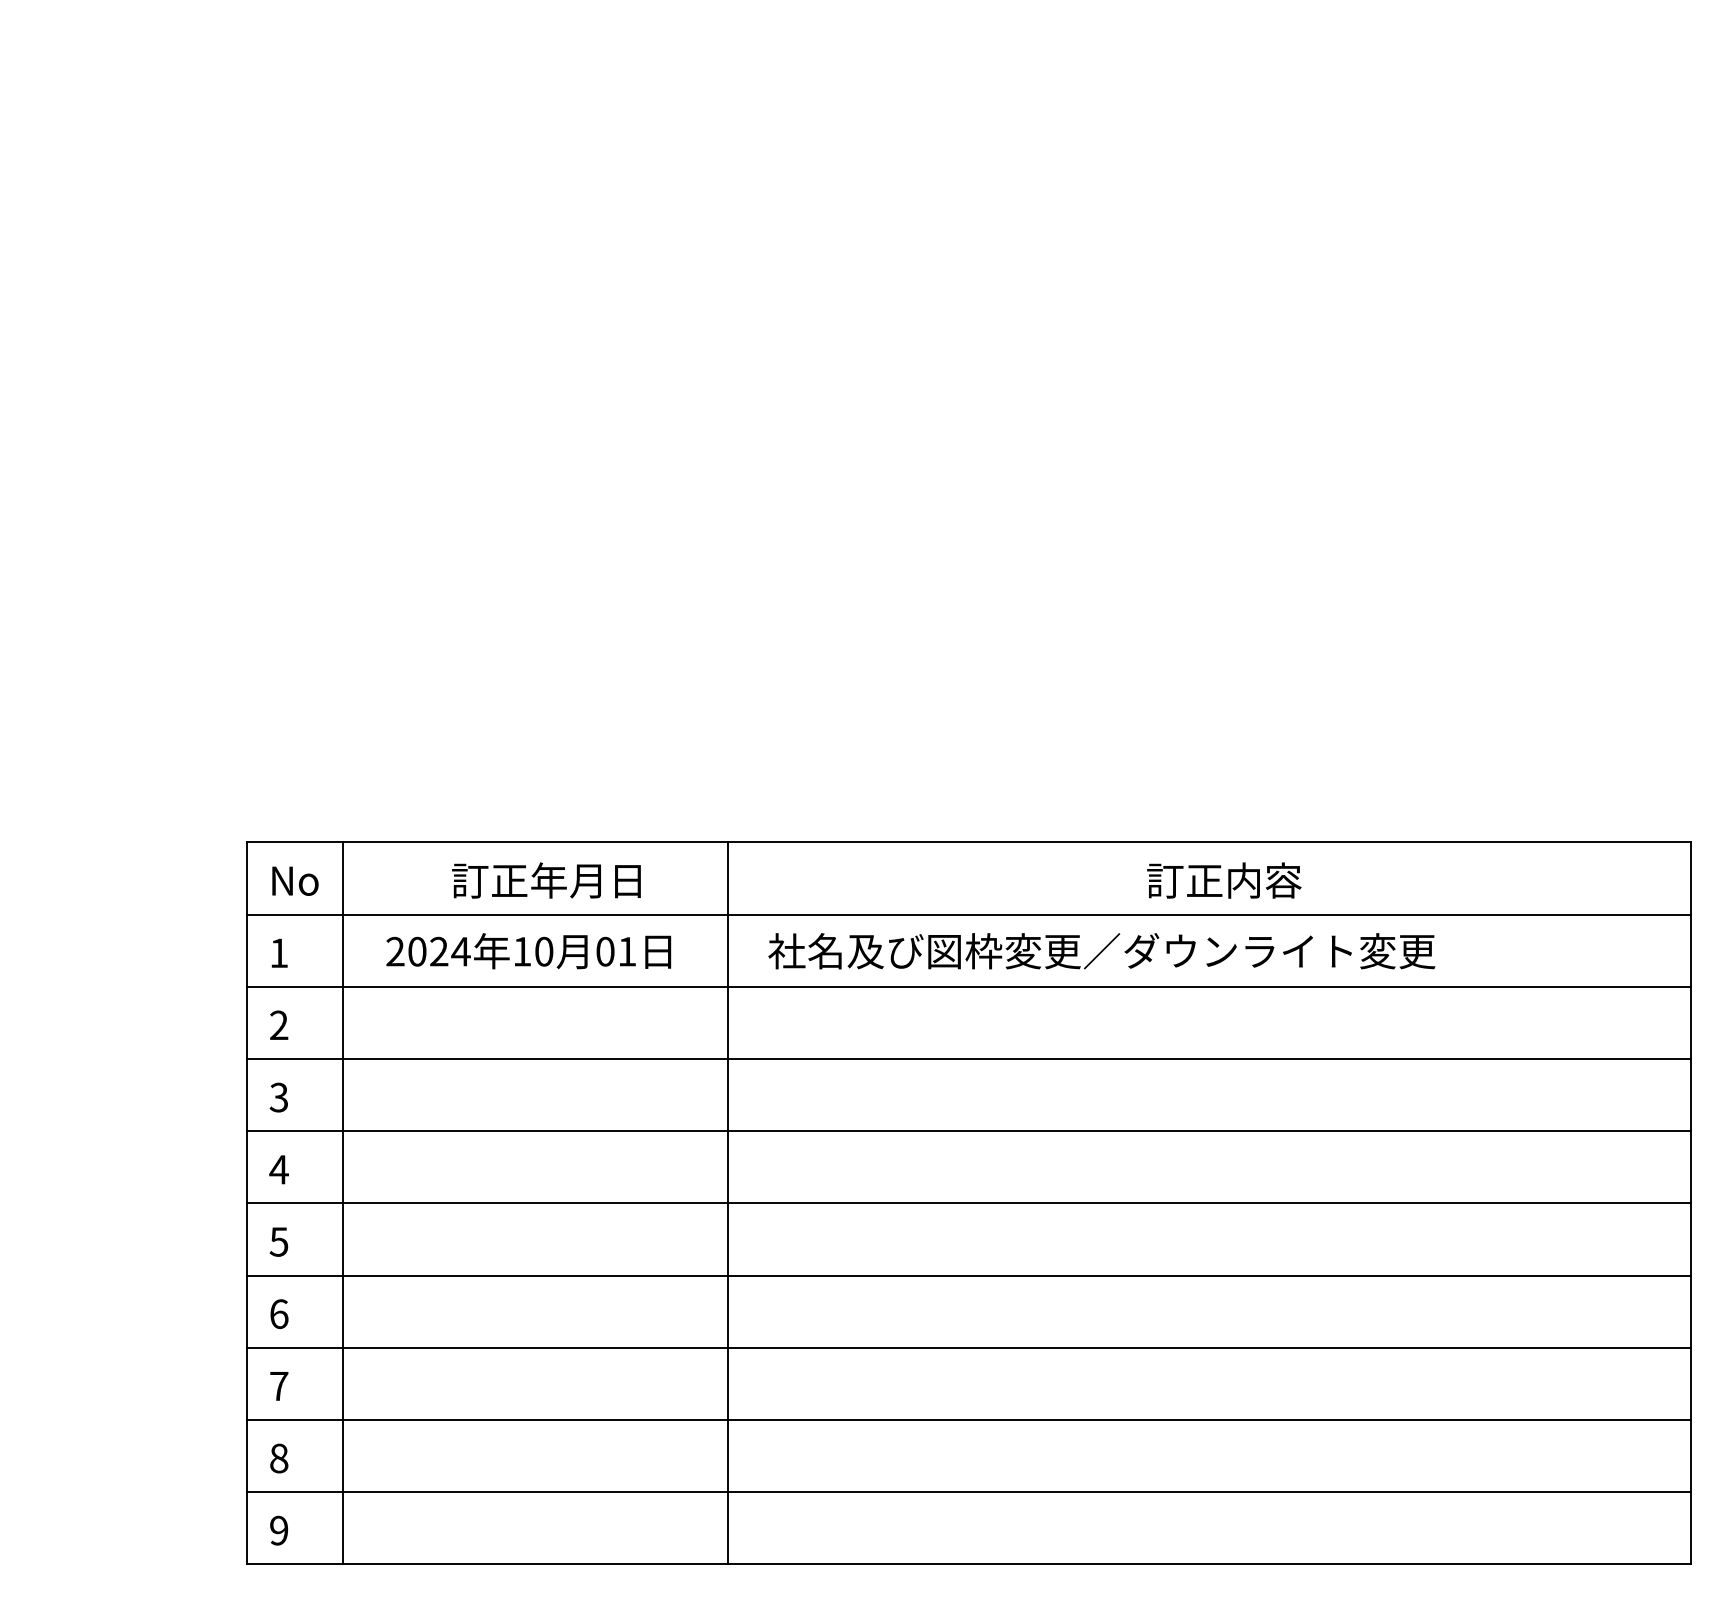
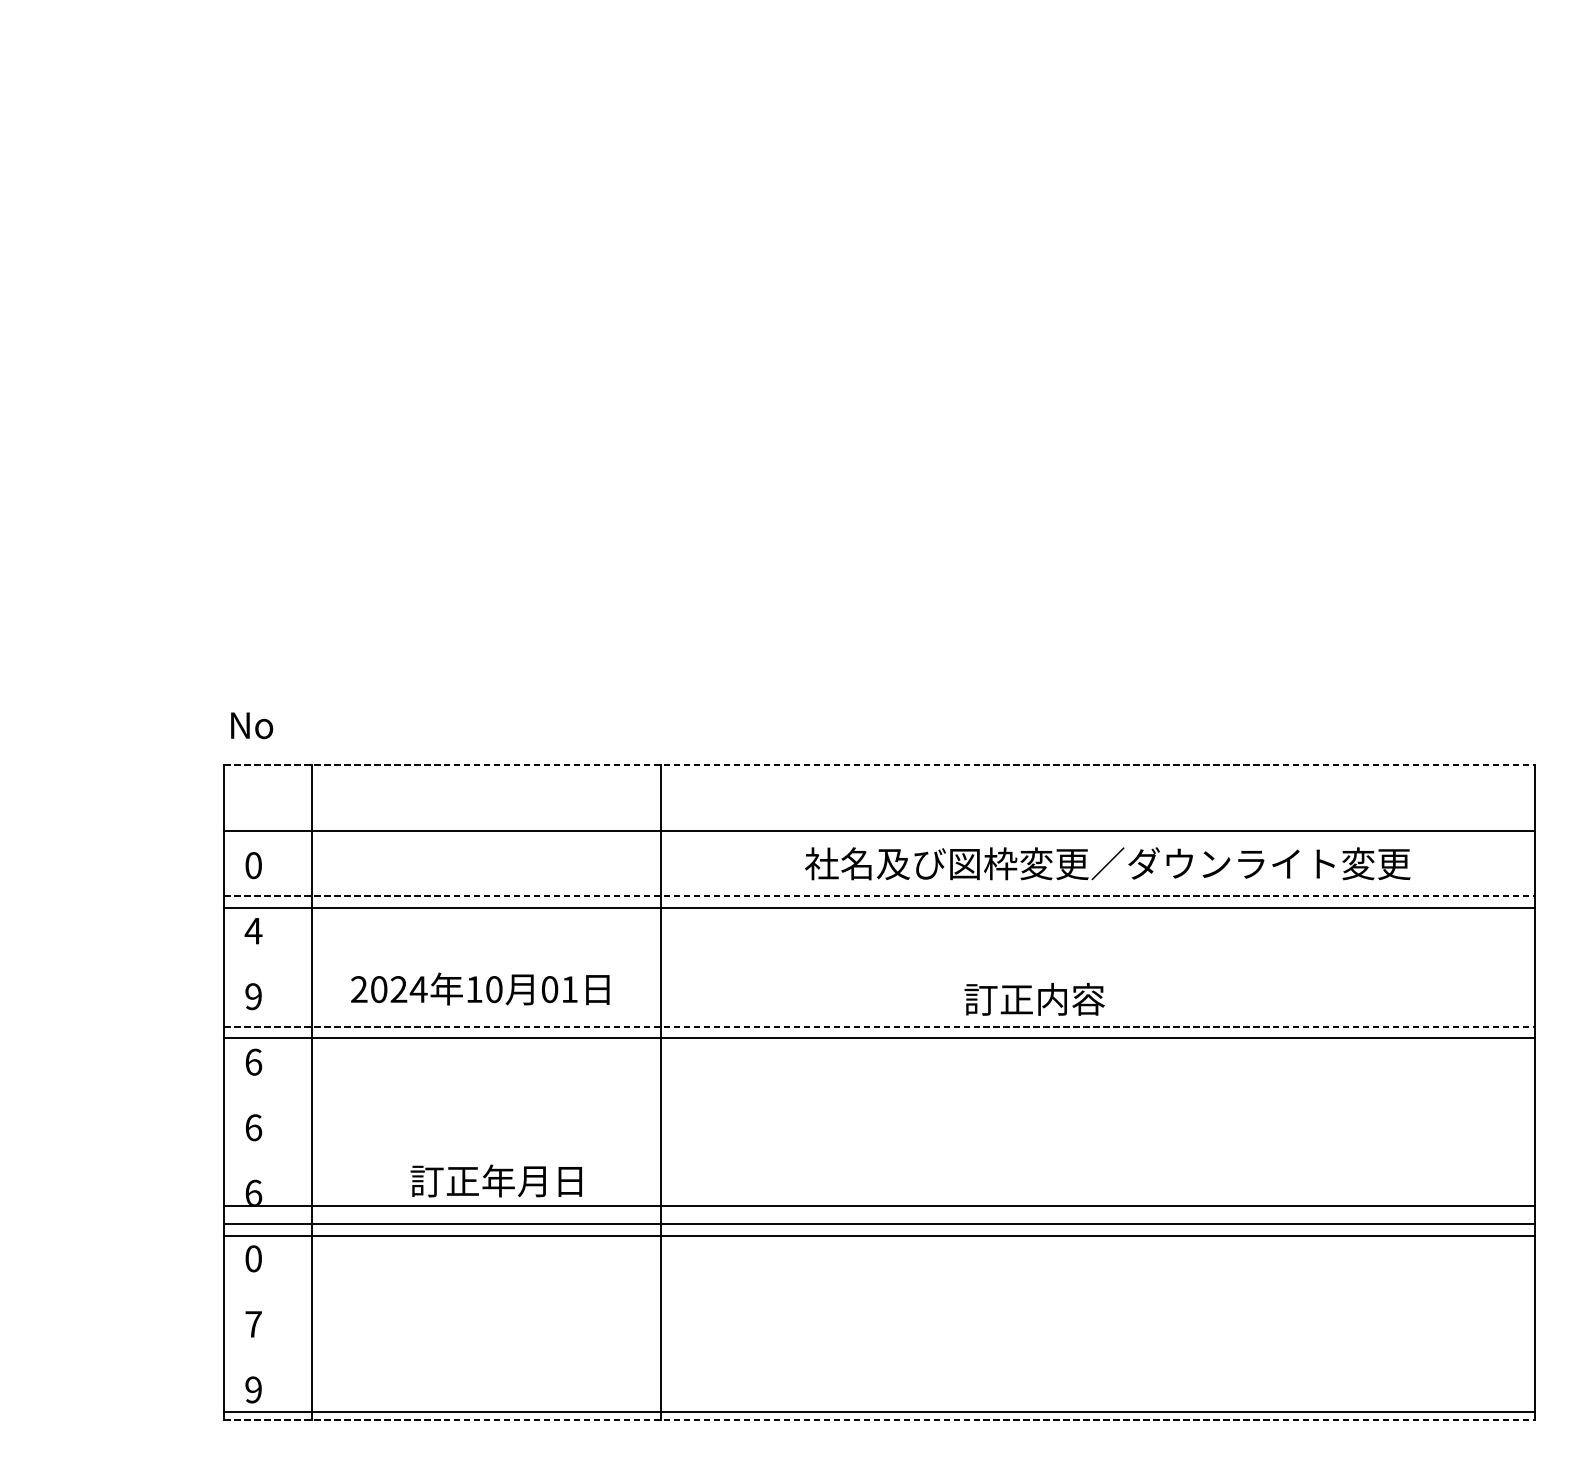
line: (968, 842) -> (879, 765), solid -> dashed
text: (295, 880) -> (252, 725), moved
text: (546, 880) -> (496, 1180), moved
text: (1224, 880) -> (1034, 999), moved
text: (528, 951) -> (480, 989), moved
text: (1101, 951) -> (1107, 864), moved
text: (279, 953) -> (253, 865), 1 -> 0
line: (968, 986) -> (879, 895), solid -> dashed
text: (278, 1024) -> (253, 930), 2 -> 4
line: (968, 1059) -> (879, 908), moved
text: (278, 1097) -> (253, 996), 3 -> 9
line: (968, 1131) -> (879, 1027), solid -> dashed
text: (278, 1169) -> (253, 1061), 4 -> 6
line: (968, 1203) -> (879, 1038), moved
text: (278, 1241) -> (253, 1127), 5 -> 6
line: (968, 1275) -> (879, 1206), moved
text: (279, 1386) -> (253, 1259), 7 -> 0
line: (968, 1419) -> (879, 1235), moved
text: (279, 1458) -> (253, 1324), 8 -> 7
line: (968, 1492) -> (879, 1412), moved
line: (968, 1564) -> (879, 1420), solid -> dashed

